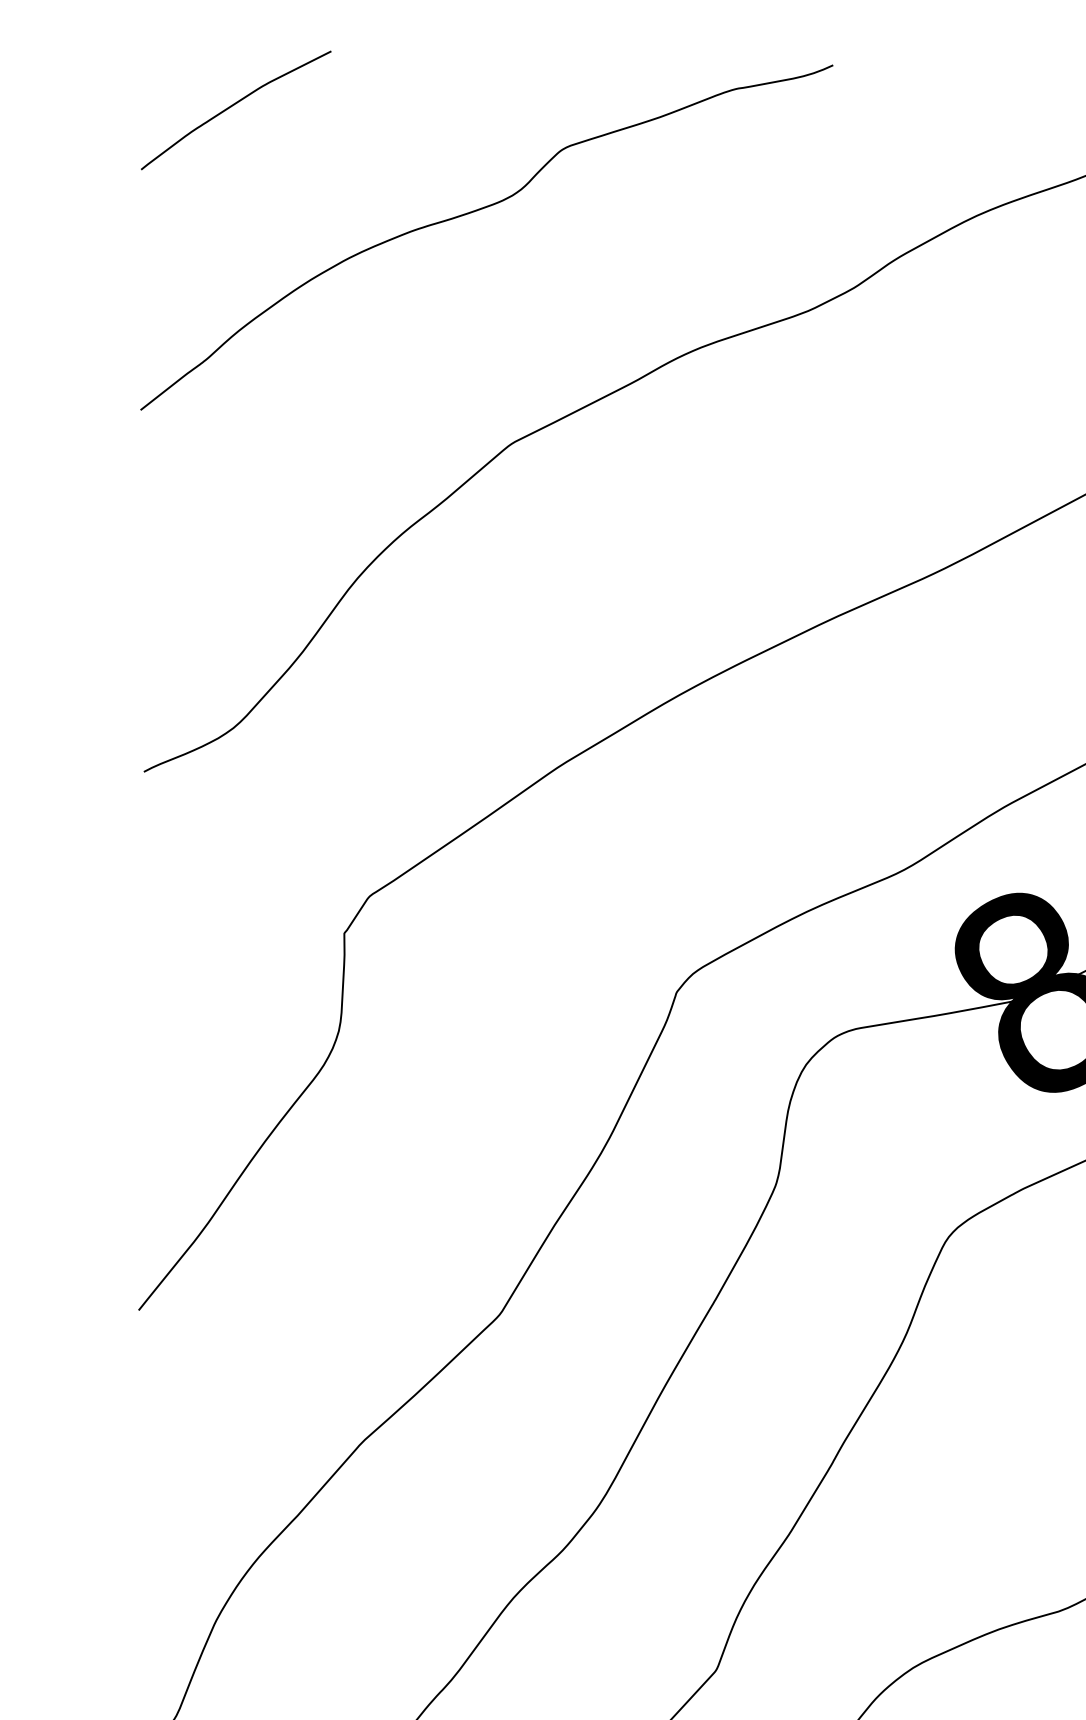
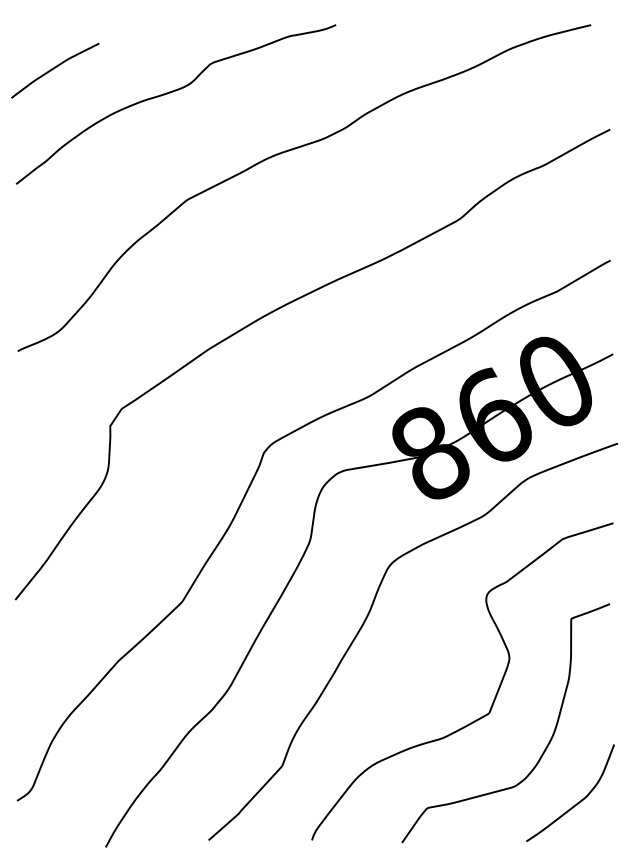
curve: (234, 107) -> (54, 69), moved

